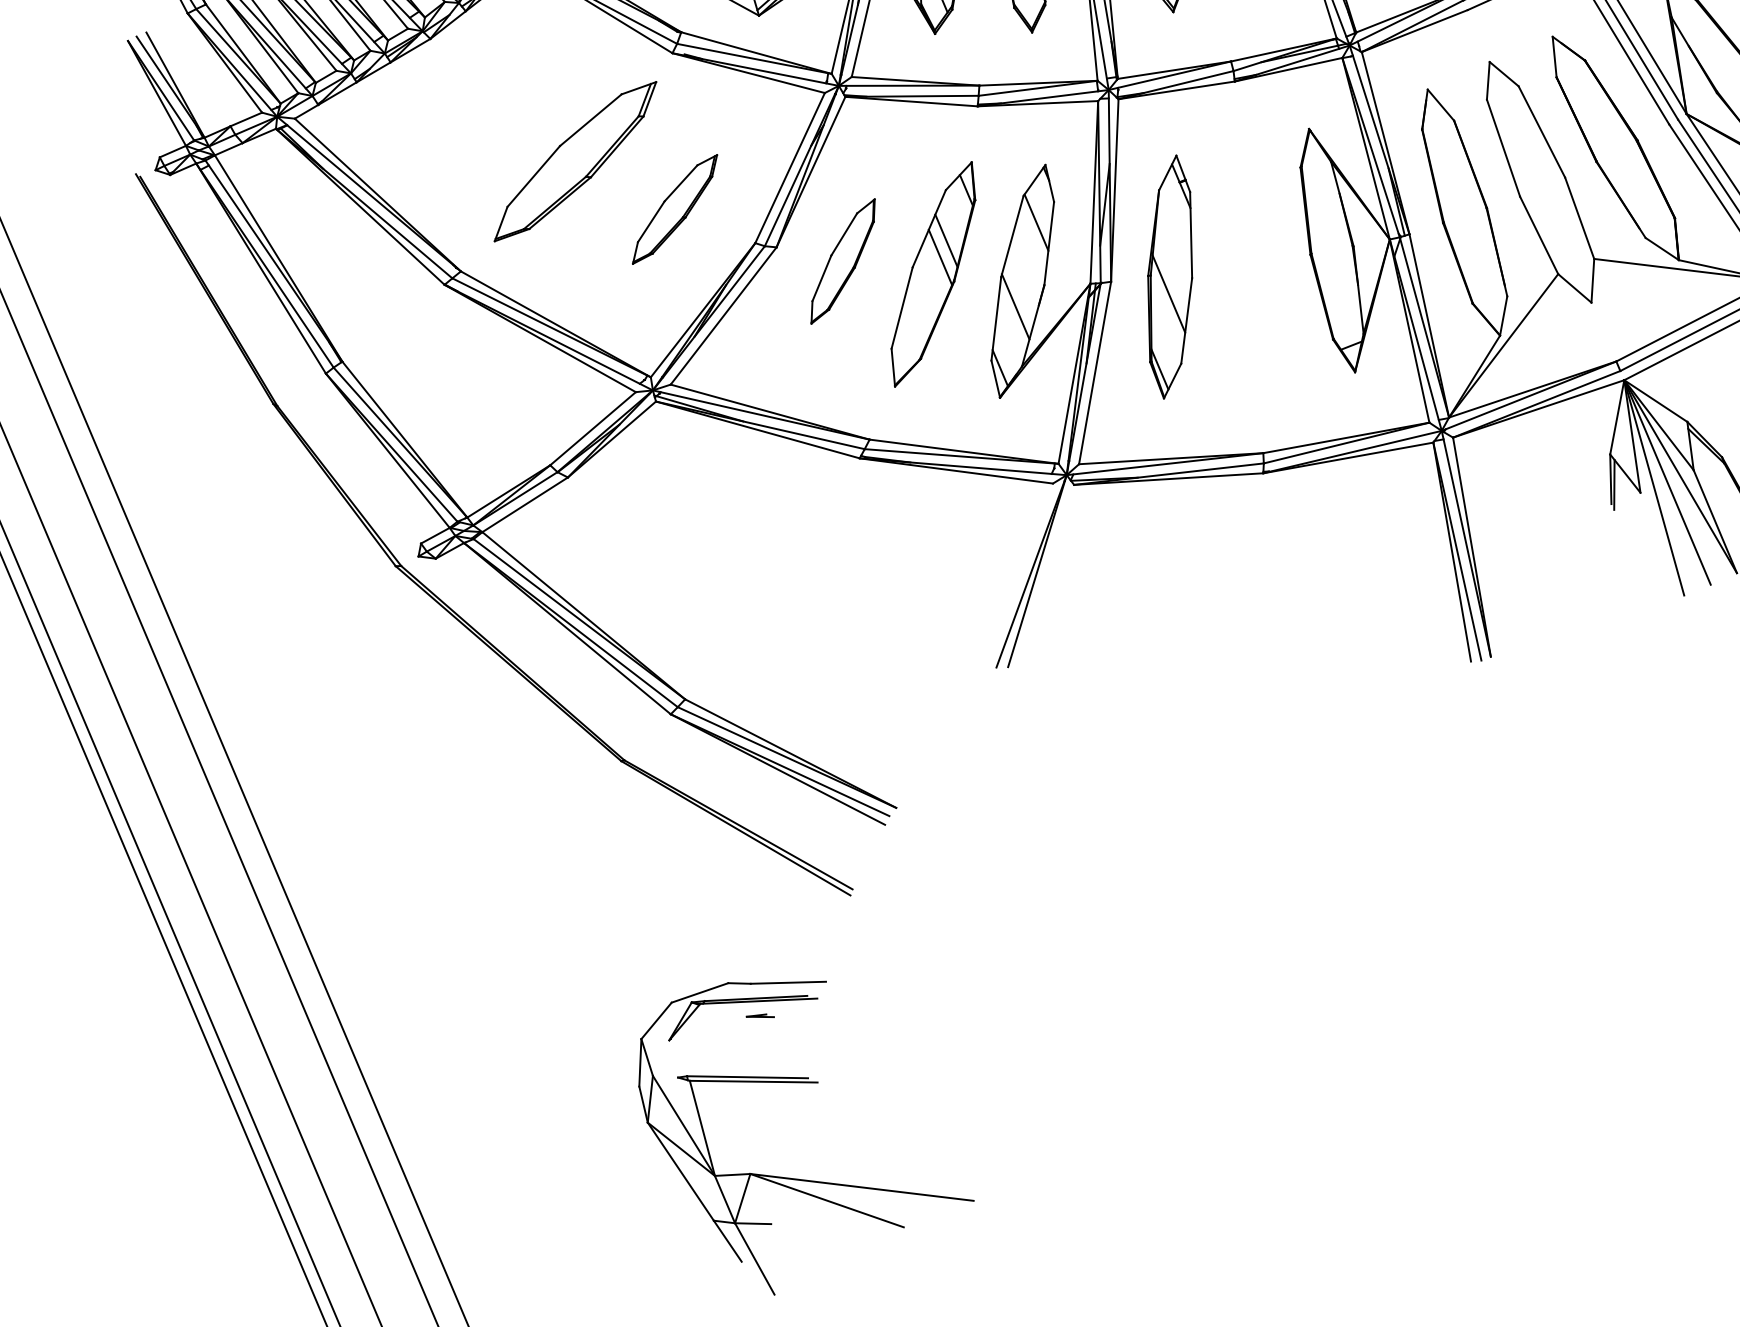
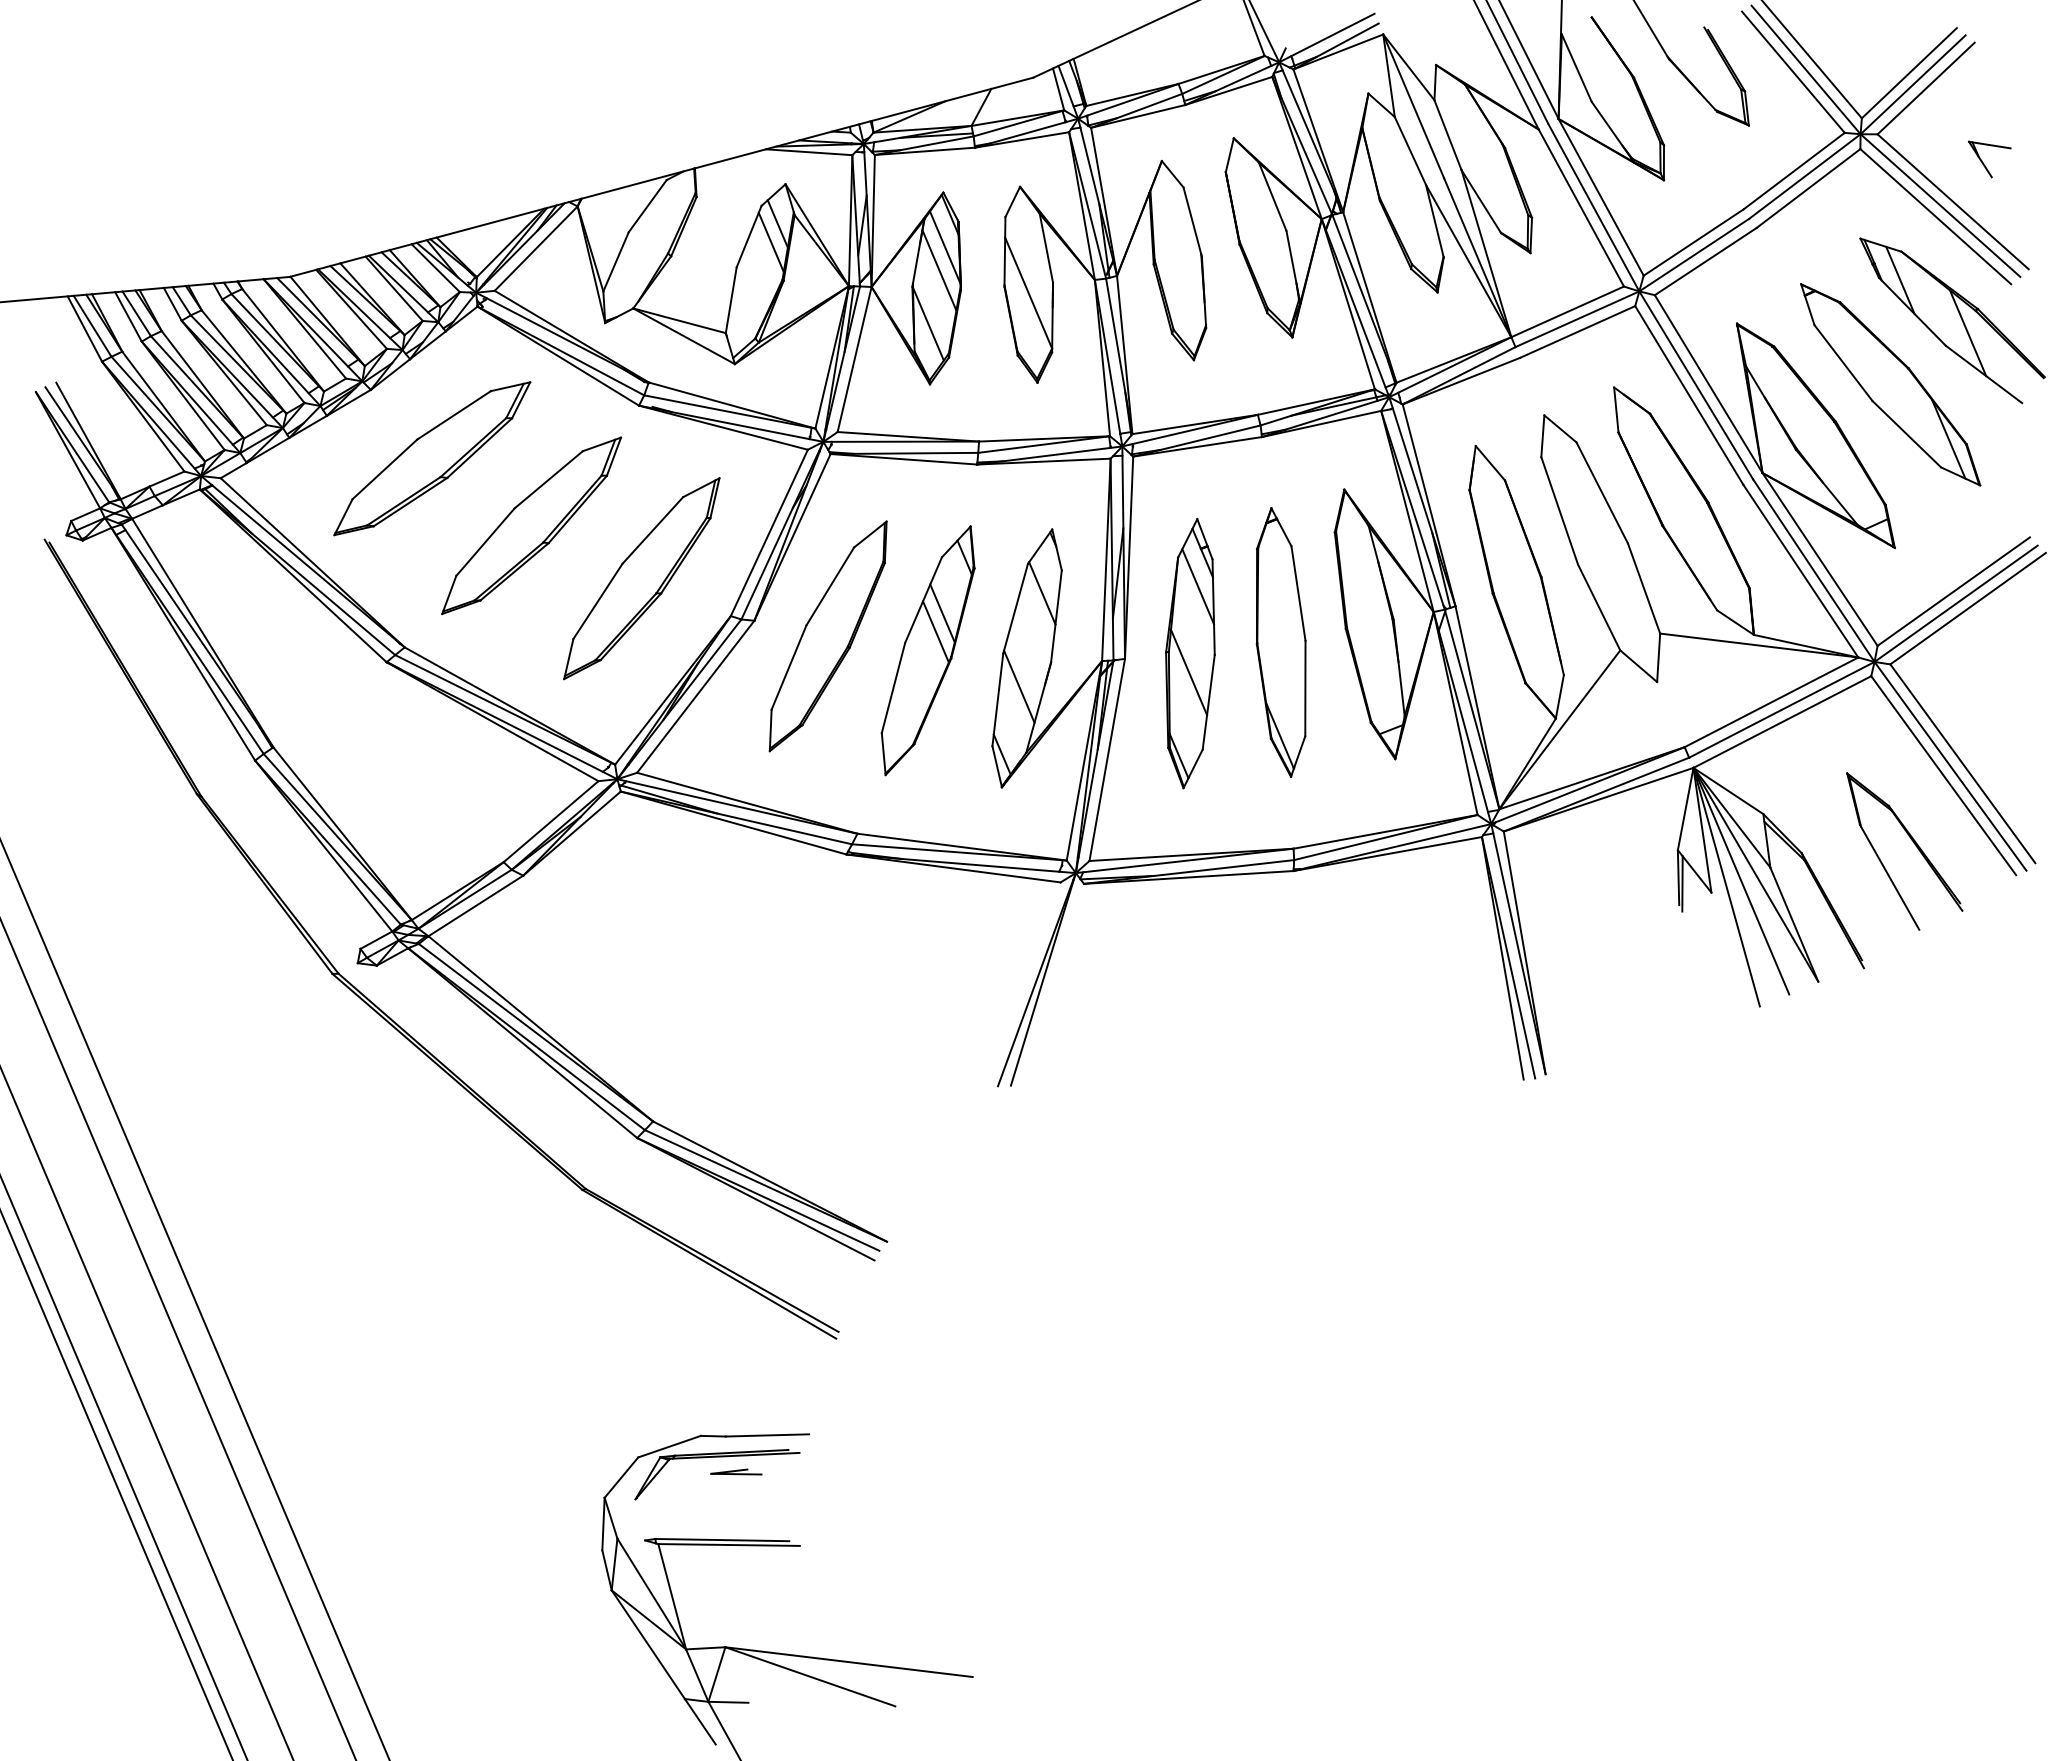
part: (486, 100) -> (432, 458), added
part: (674, 209) -> (641, 578), size x1.67
line: (1177, 216) -> (1198, 586), added
part: (842, 261) -> (827, 636), size x1.67
part: (1251, 266) -> (1280, 642), added
part: (760, 1015) -> (736, 1471), size x1.67

